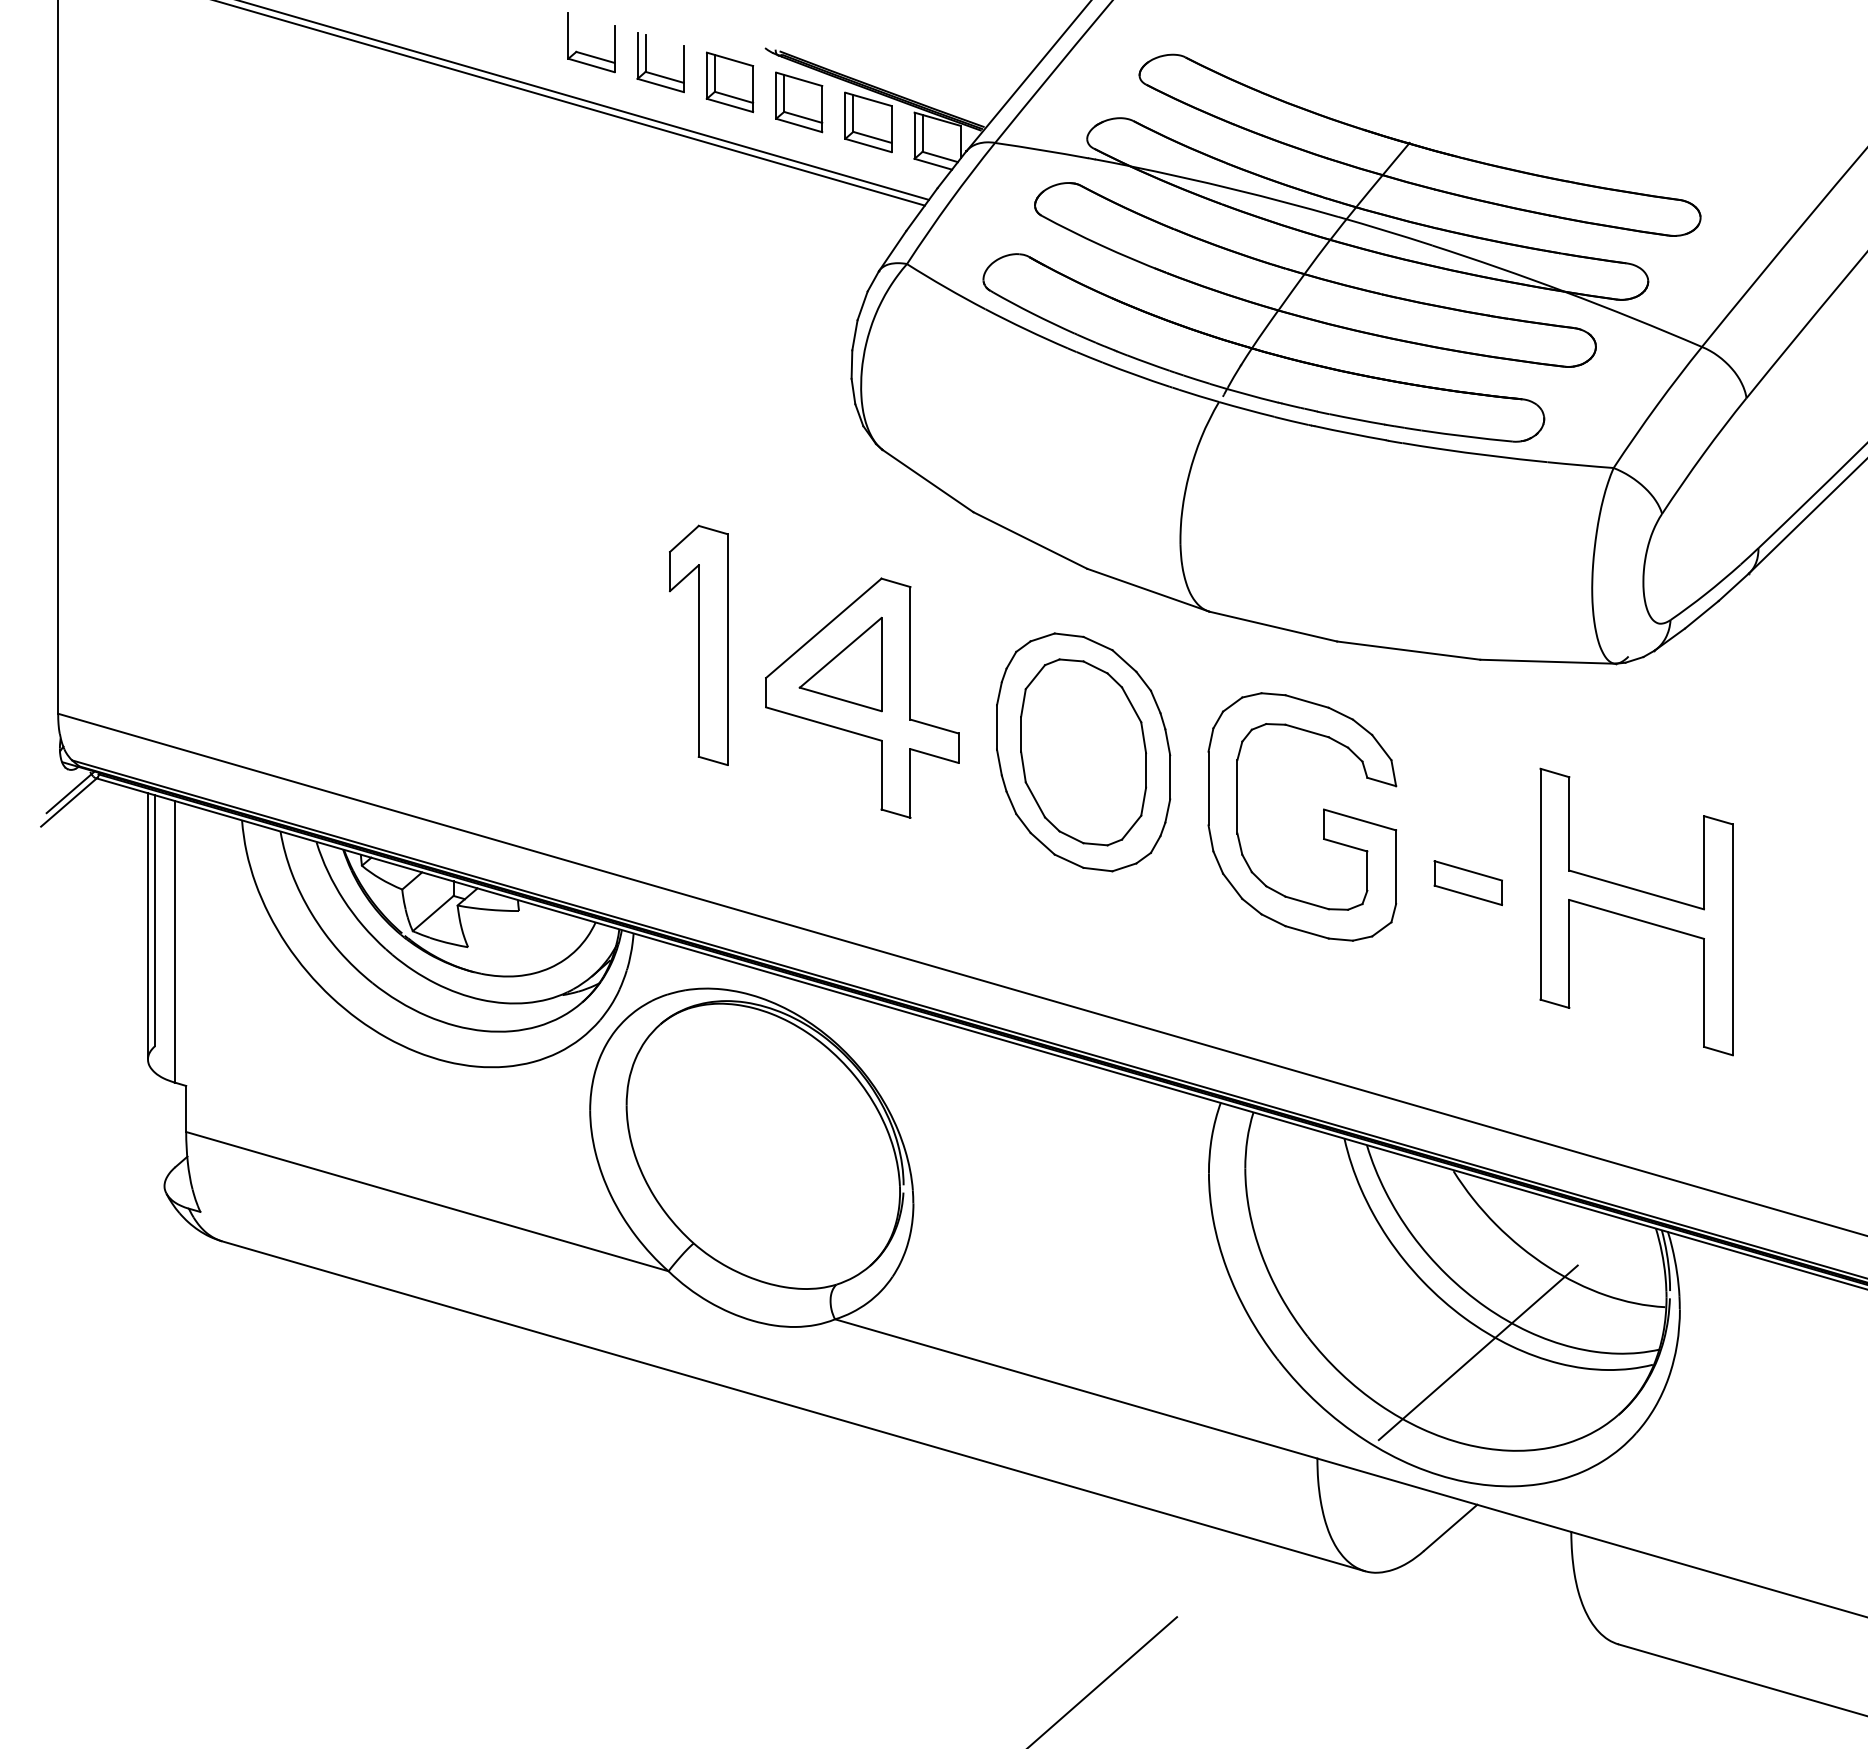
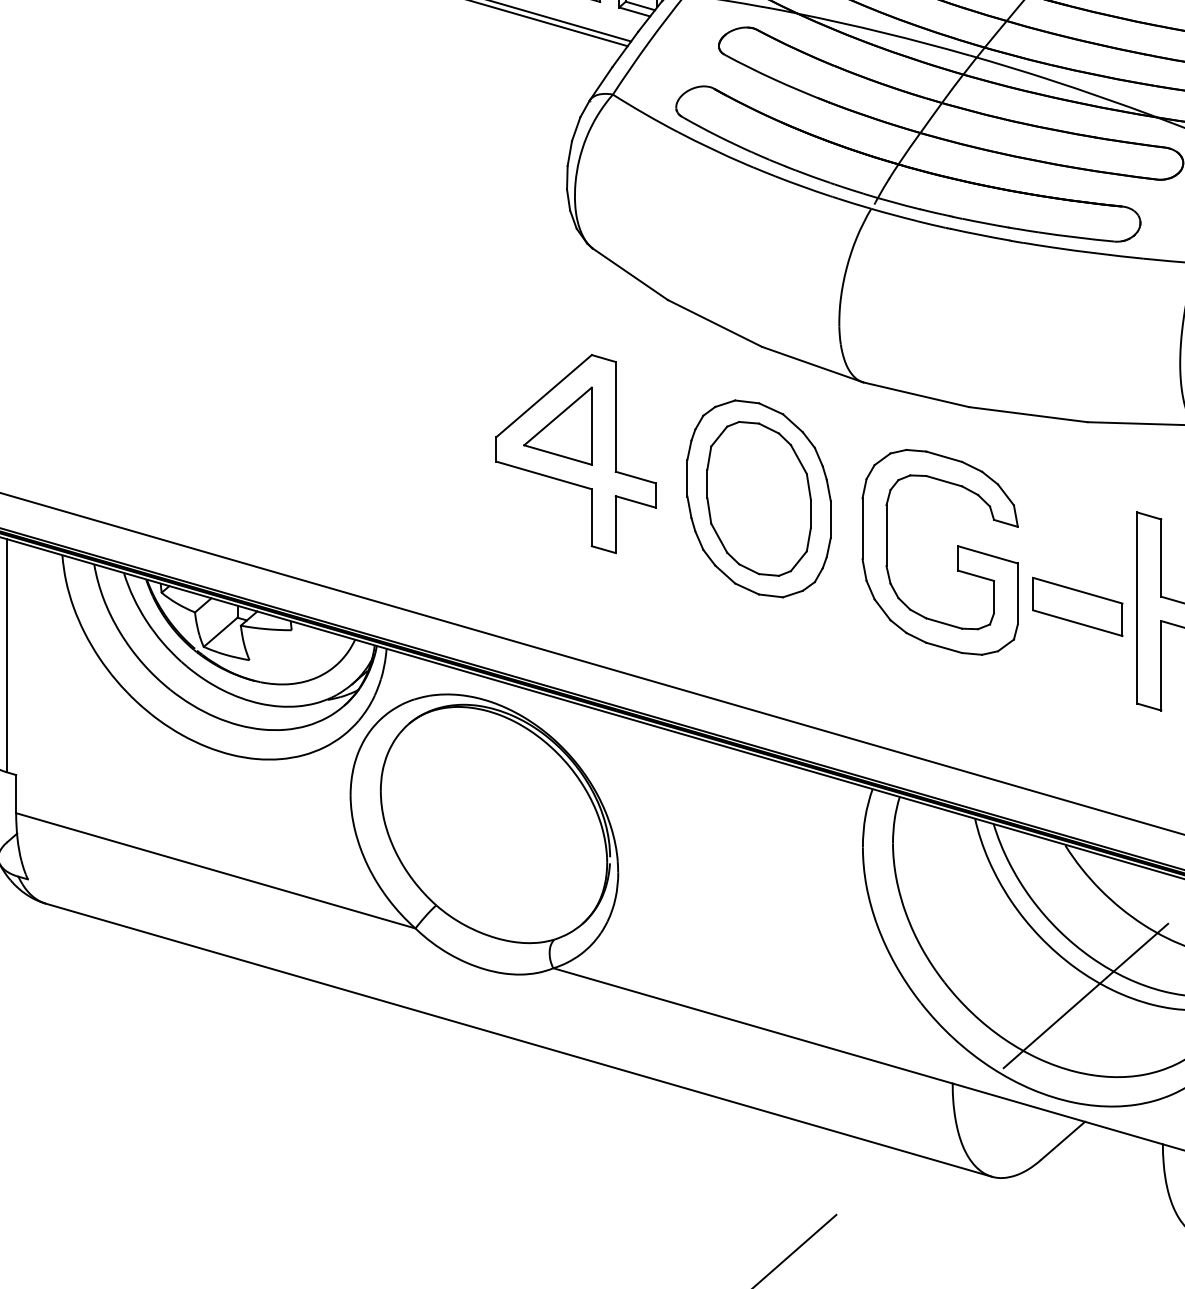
part: (698, 644) -> (440, 409), removed
part: (1467, 883) -> (1076, 607), size x1.6

